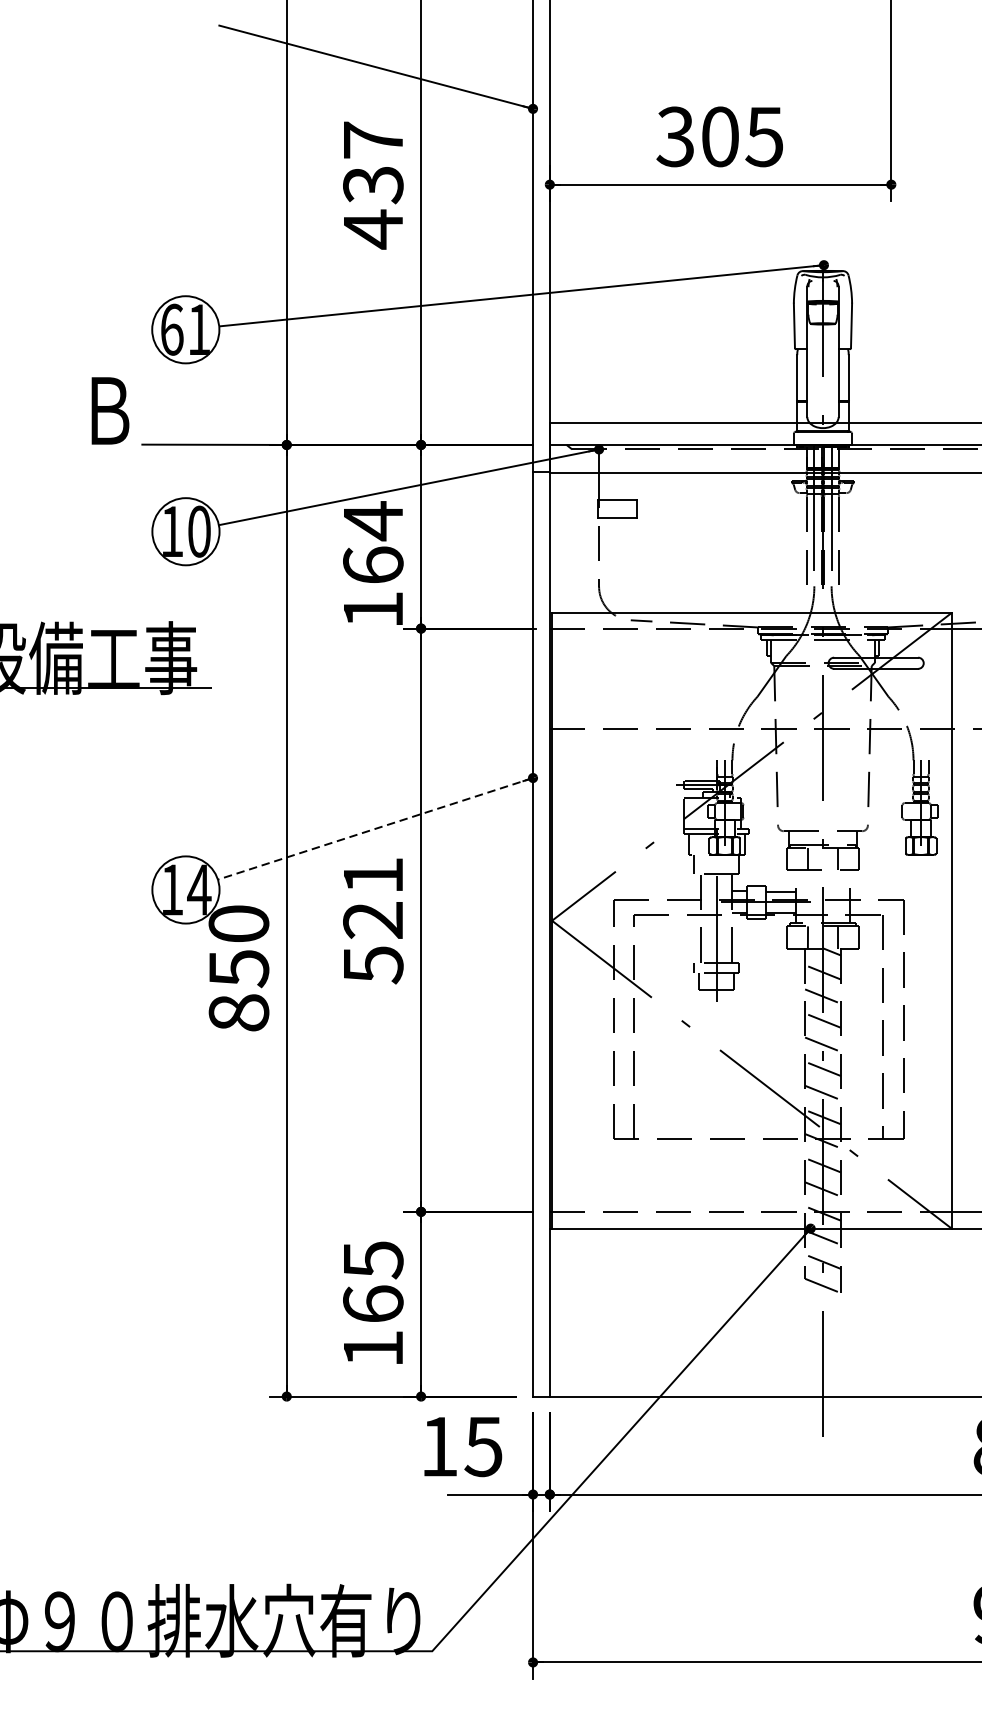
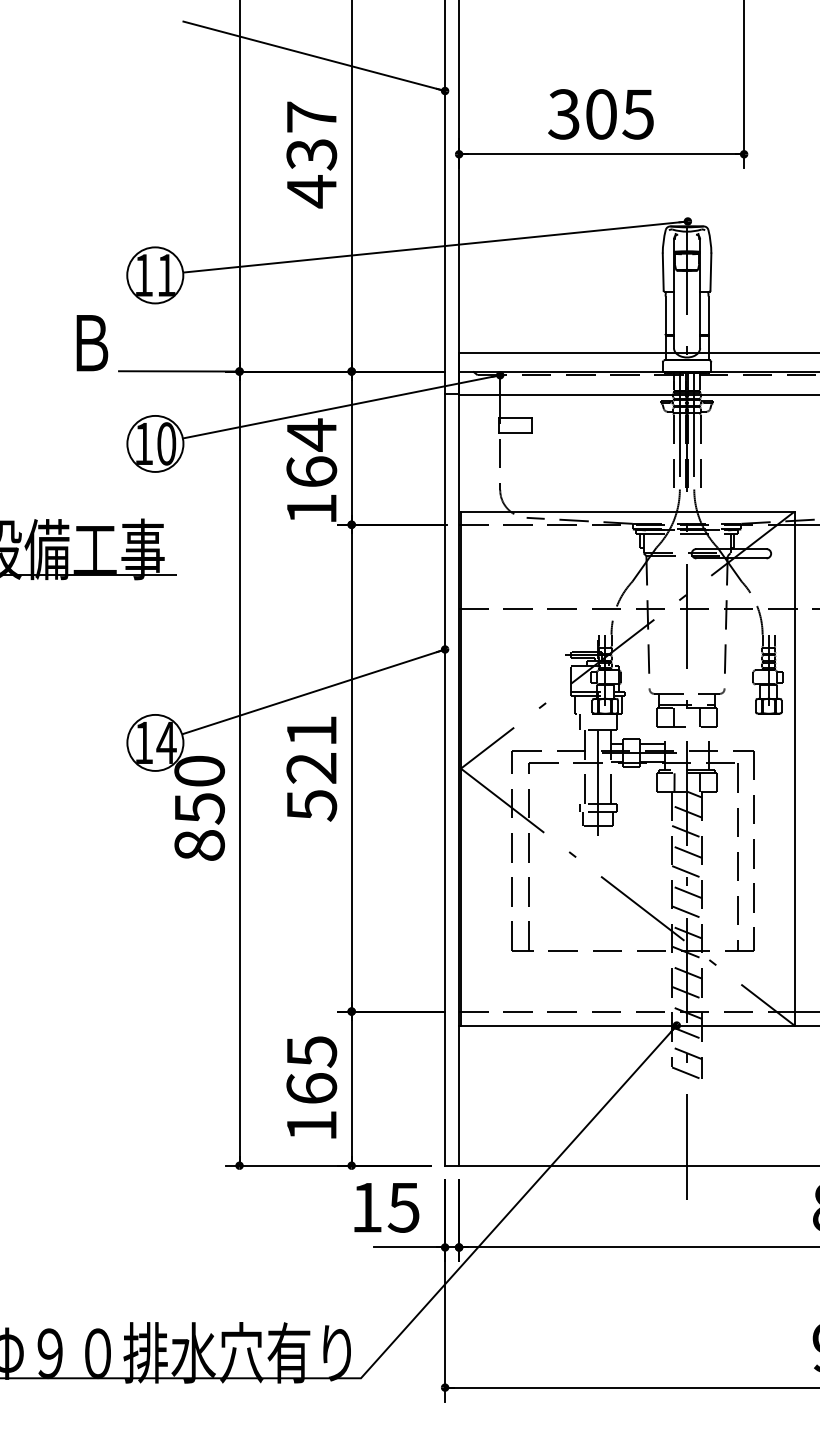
text: (171, 329) -> (143, 275), 61 -> 11
line: (375, 829) -> (313, 692), dashed -> solid

